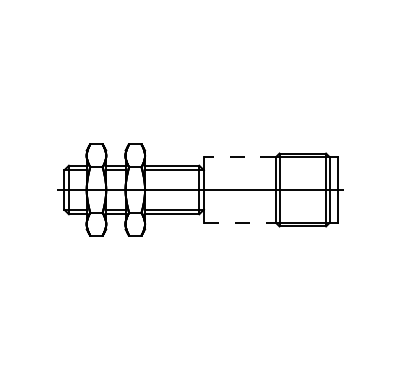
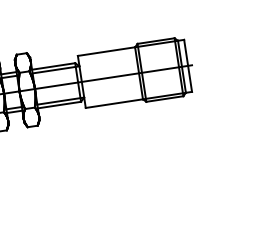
line: (239, 157) -> (106, 51), dashed -> solid
line: (239, 222) -> (114, 103), dashed -> solid

